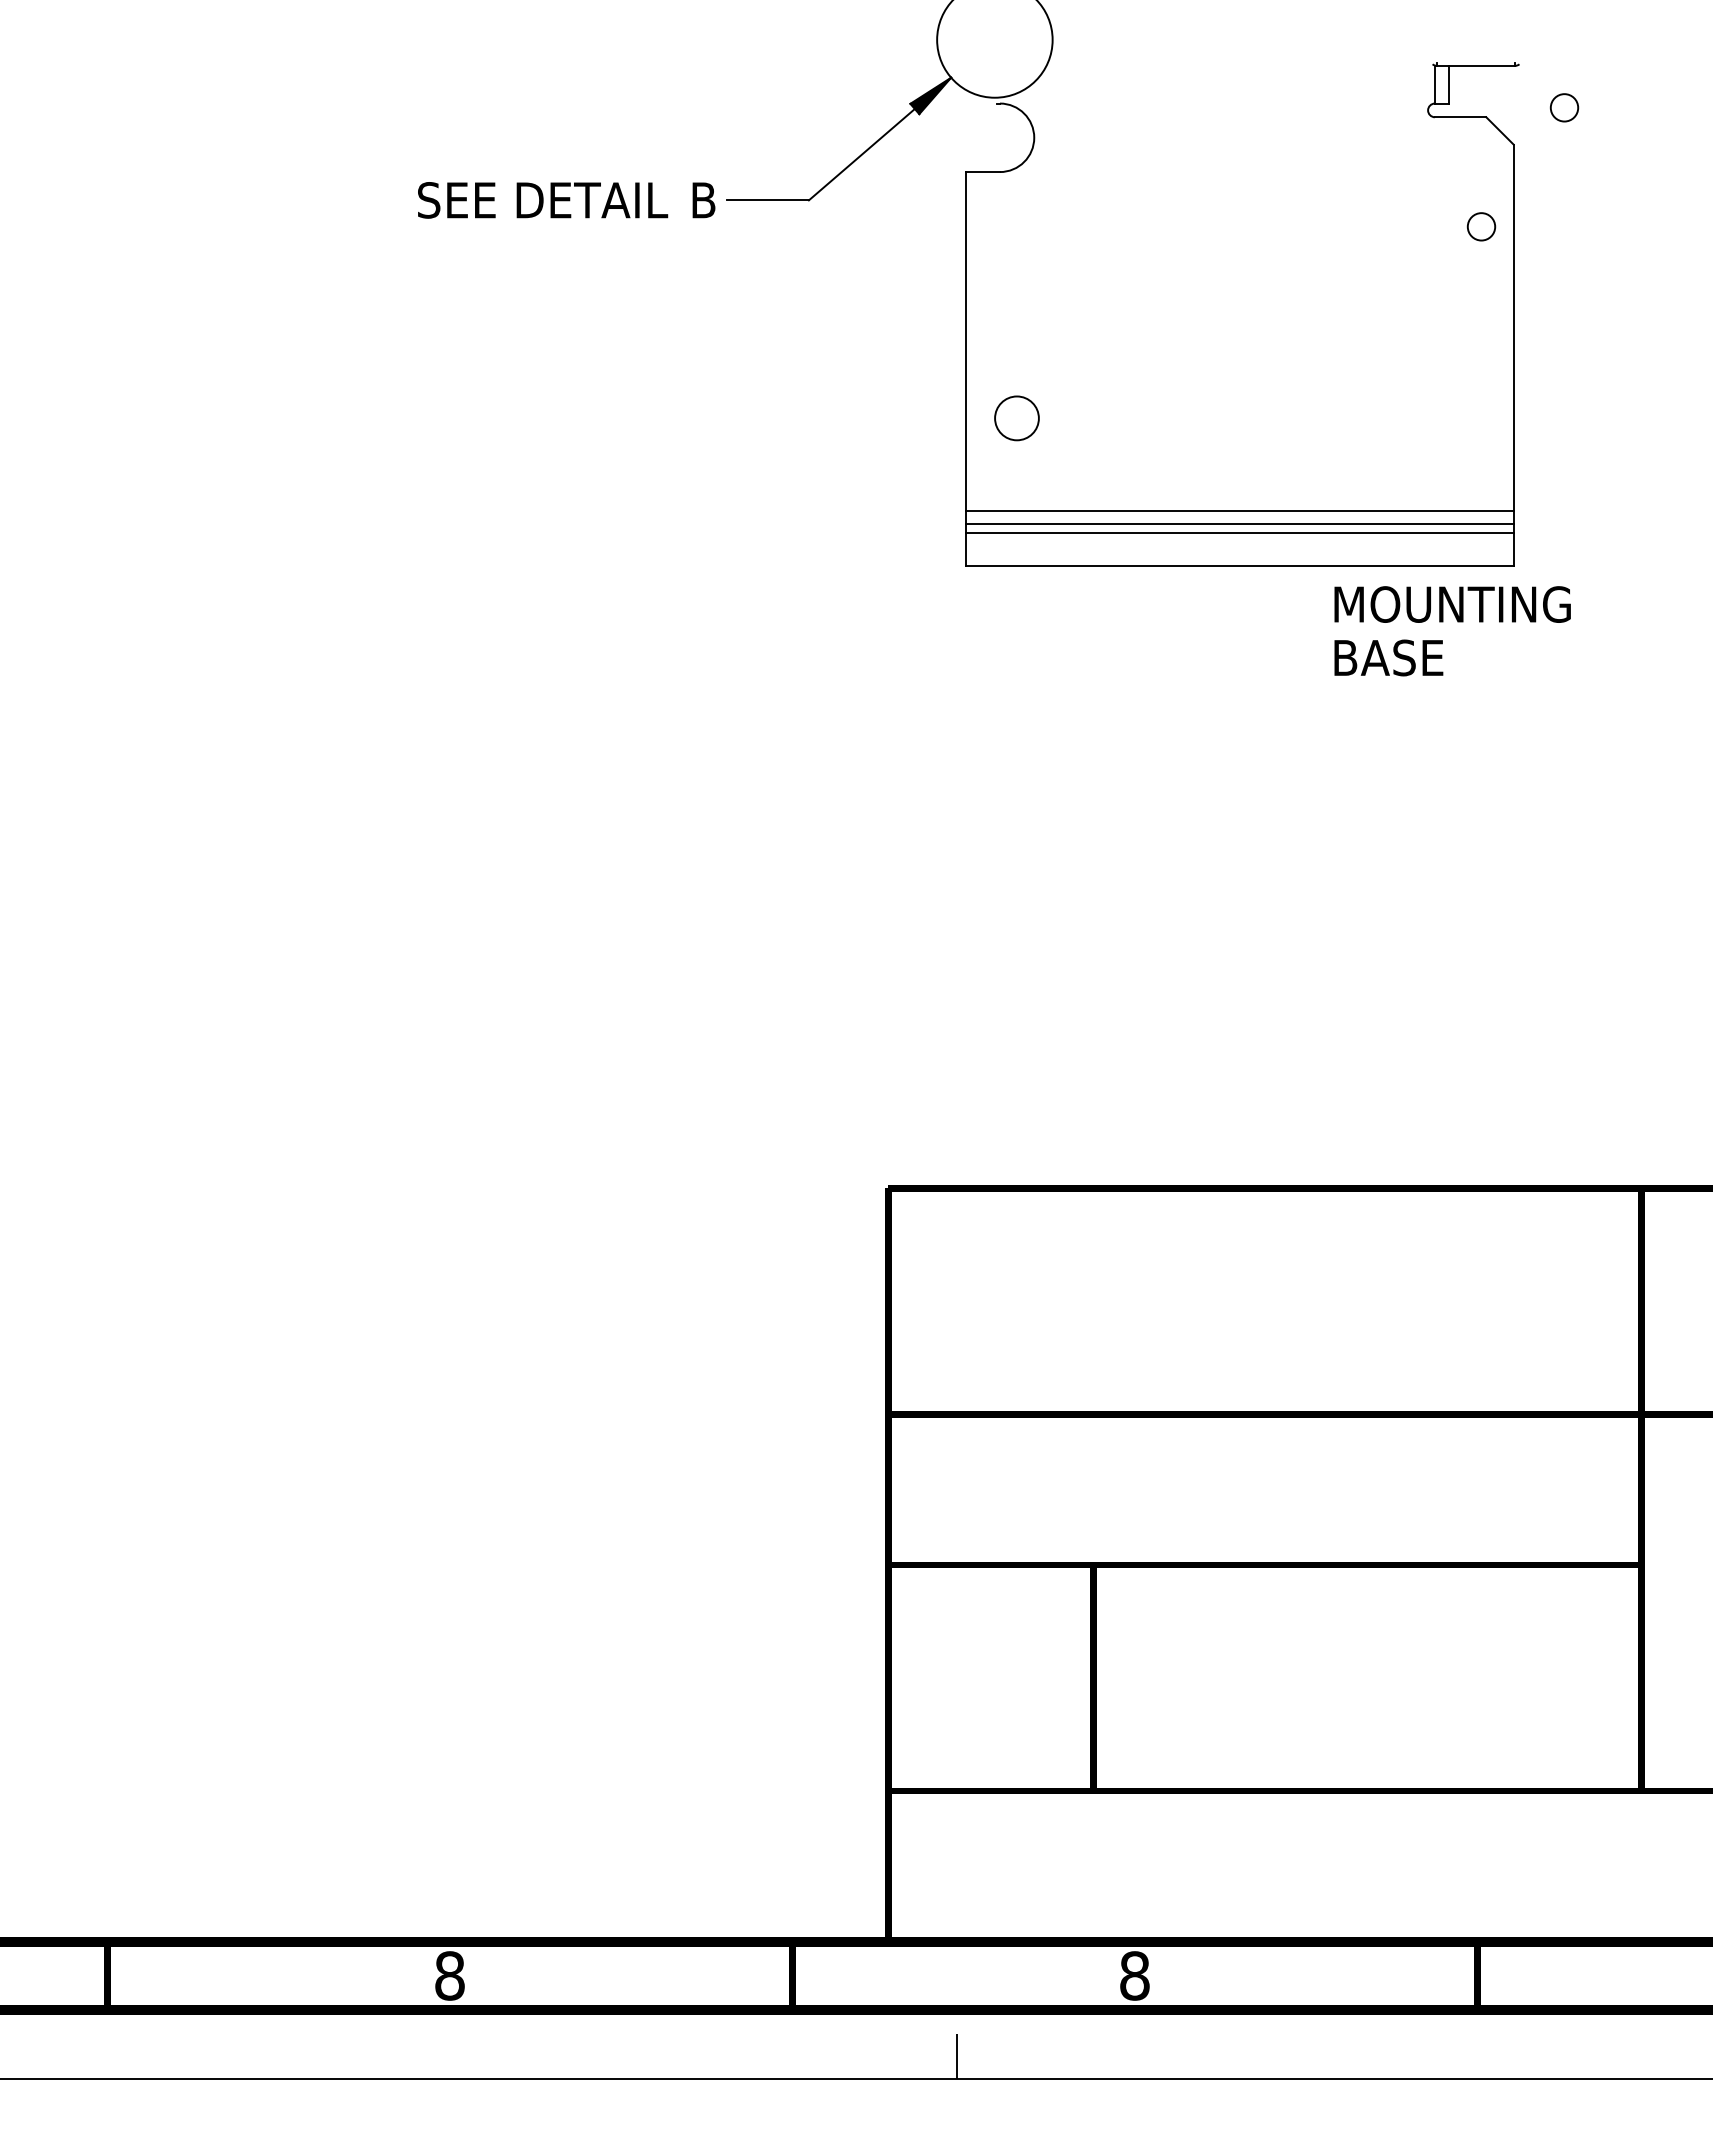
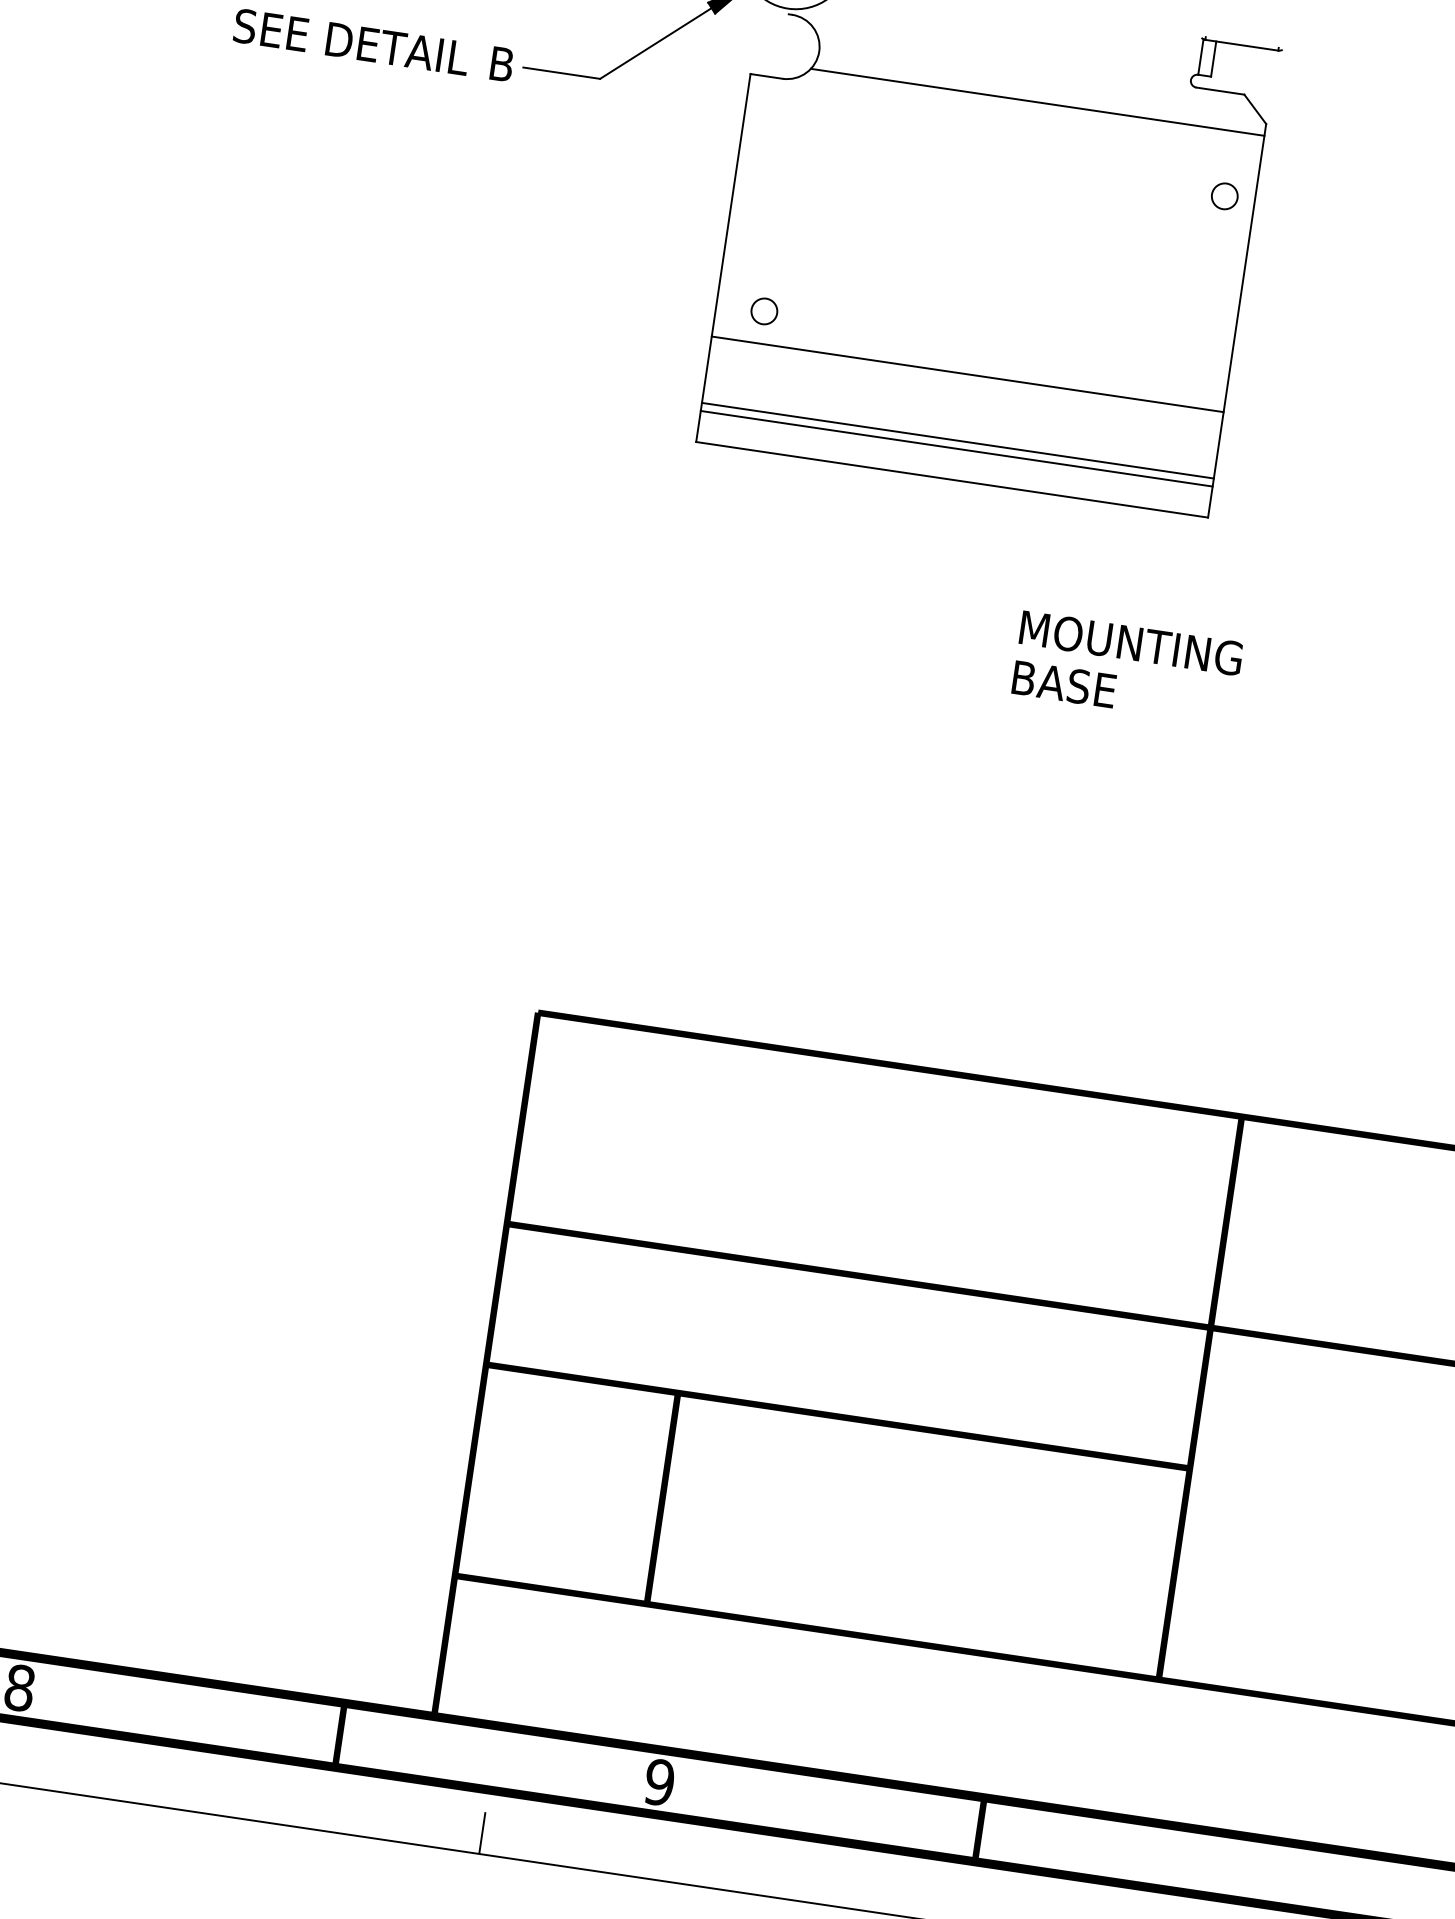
circle: (1564, 107) -> (1318, 96), removed
line: (1270, 157) -> (1037, 102), added
circle: (1016, 418) -> (763, 311), size x0.62
line: (1239, 511) -> (967, 374), moved
text: (1452, 631) -> (1127, 668), moved
text: (1134, 1975) -> (659, 1782), 8 -> 9

